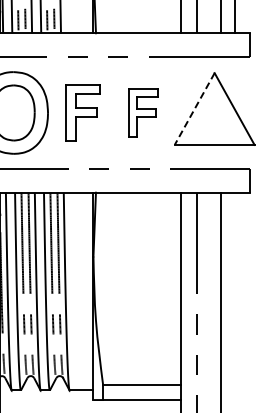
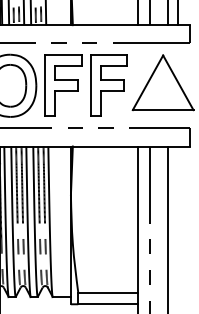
line: (194, 109) -> (147, 83), dashed -> solid
part: (82, 112) -> (62, 85), size x1.43
part: (143, 112) -> (109, 85), size x1.67

